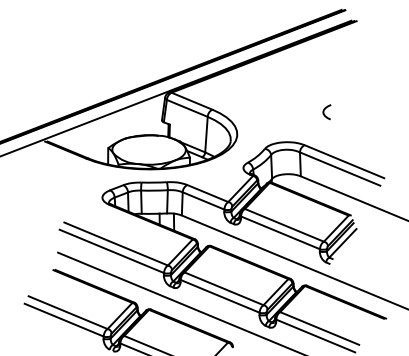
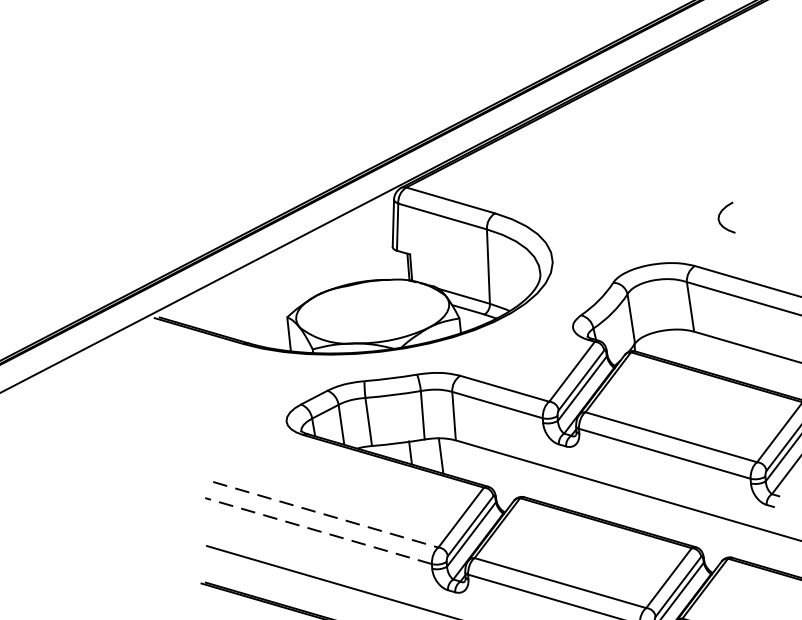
curve: (324, 112) -> (721, 219), moved
line: (116, 244) -> (326, 515), solid -> dashed
line: (111, 251) -> (317, 531), solid -> dashed

